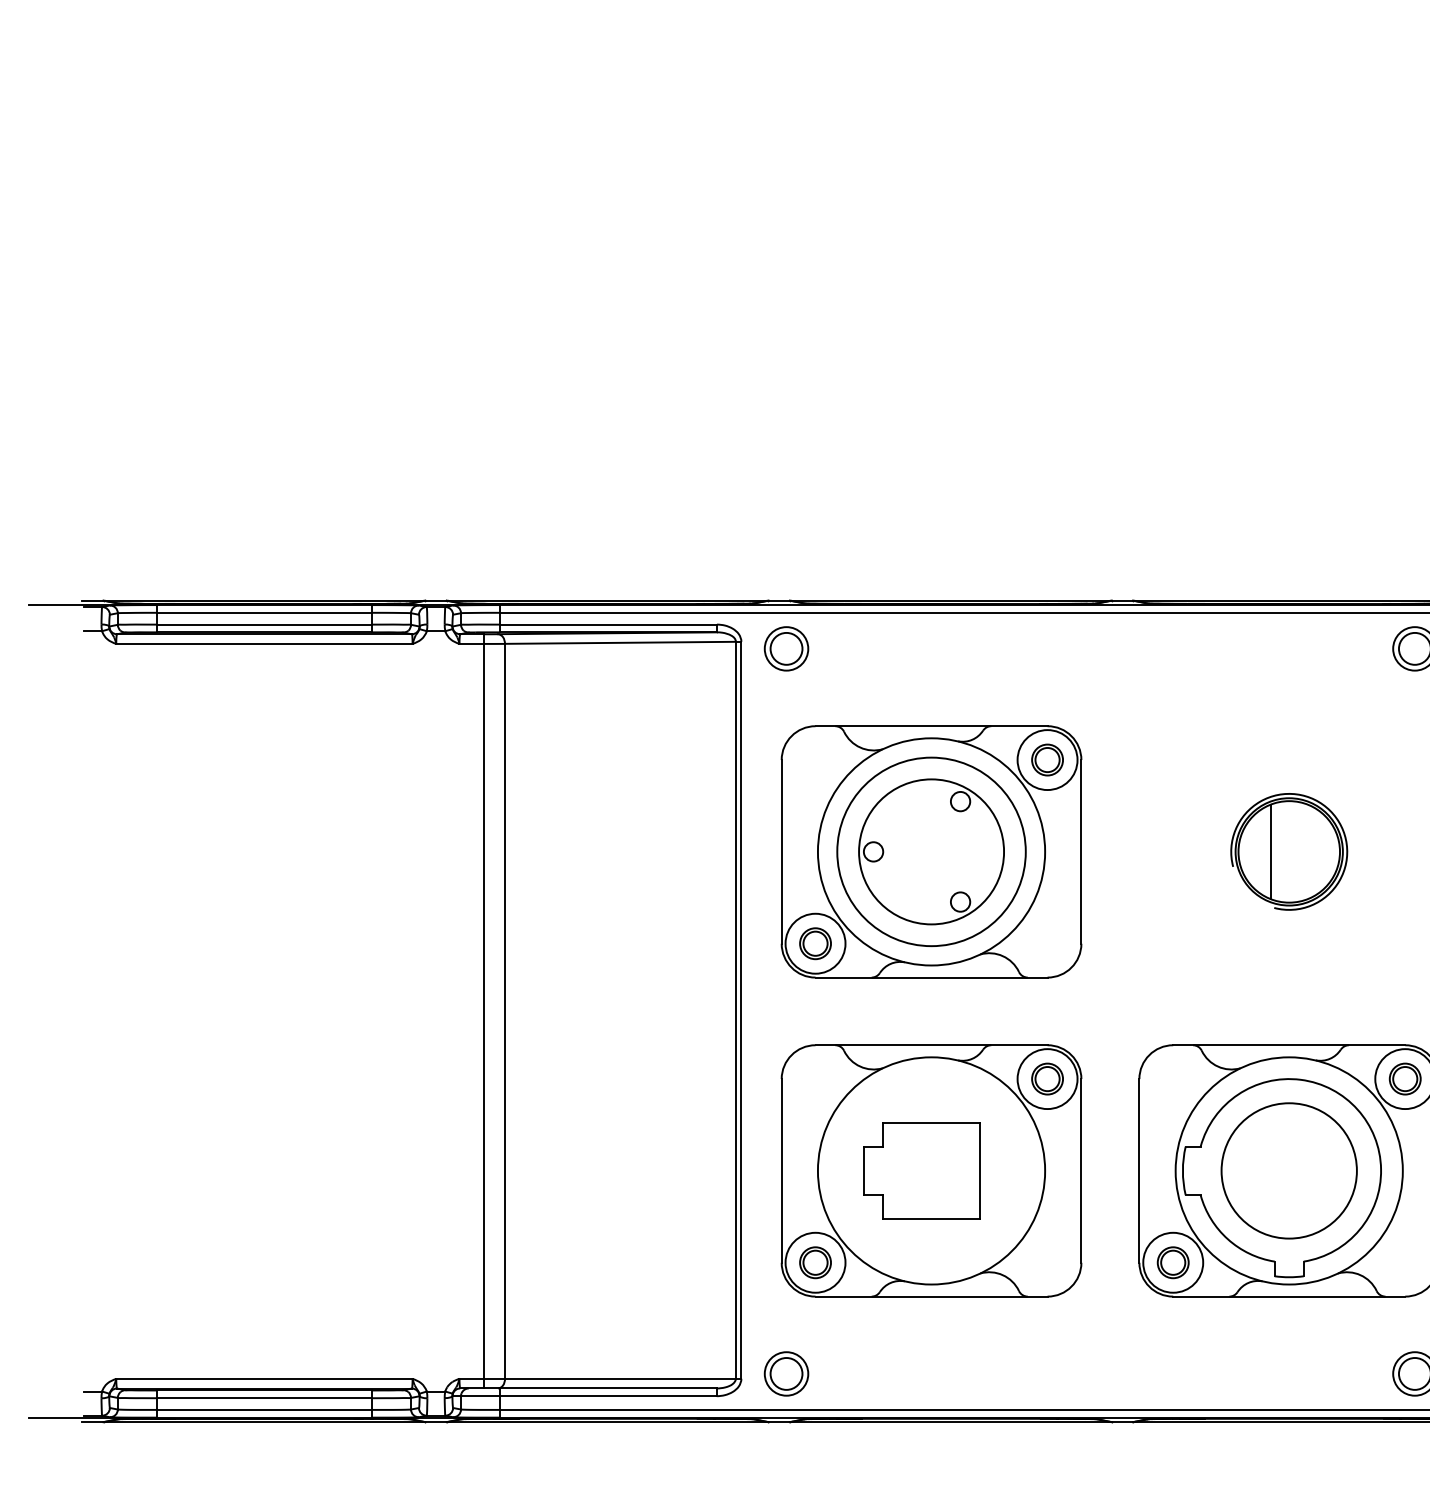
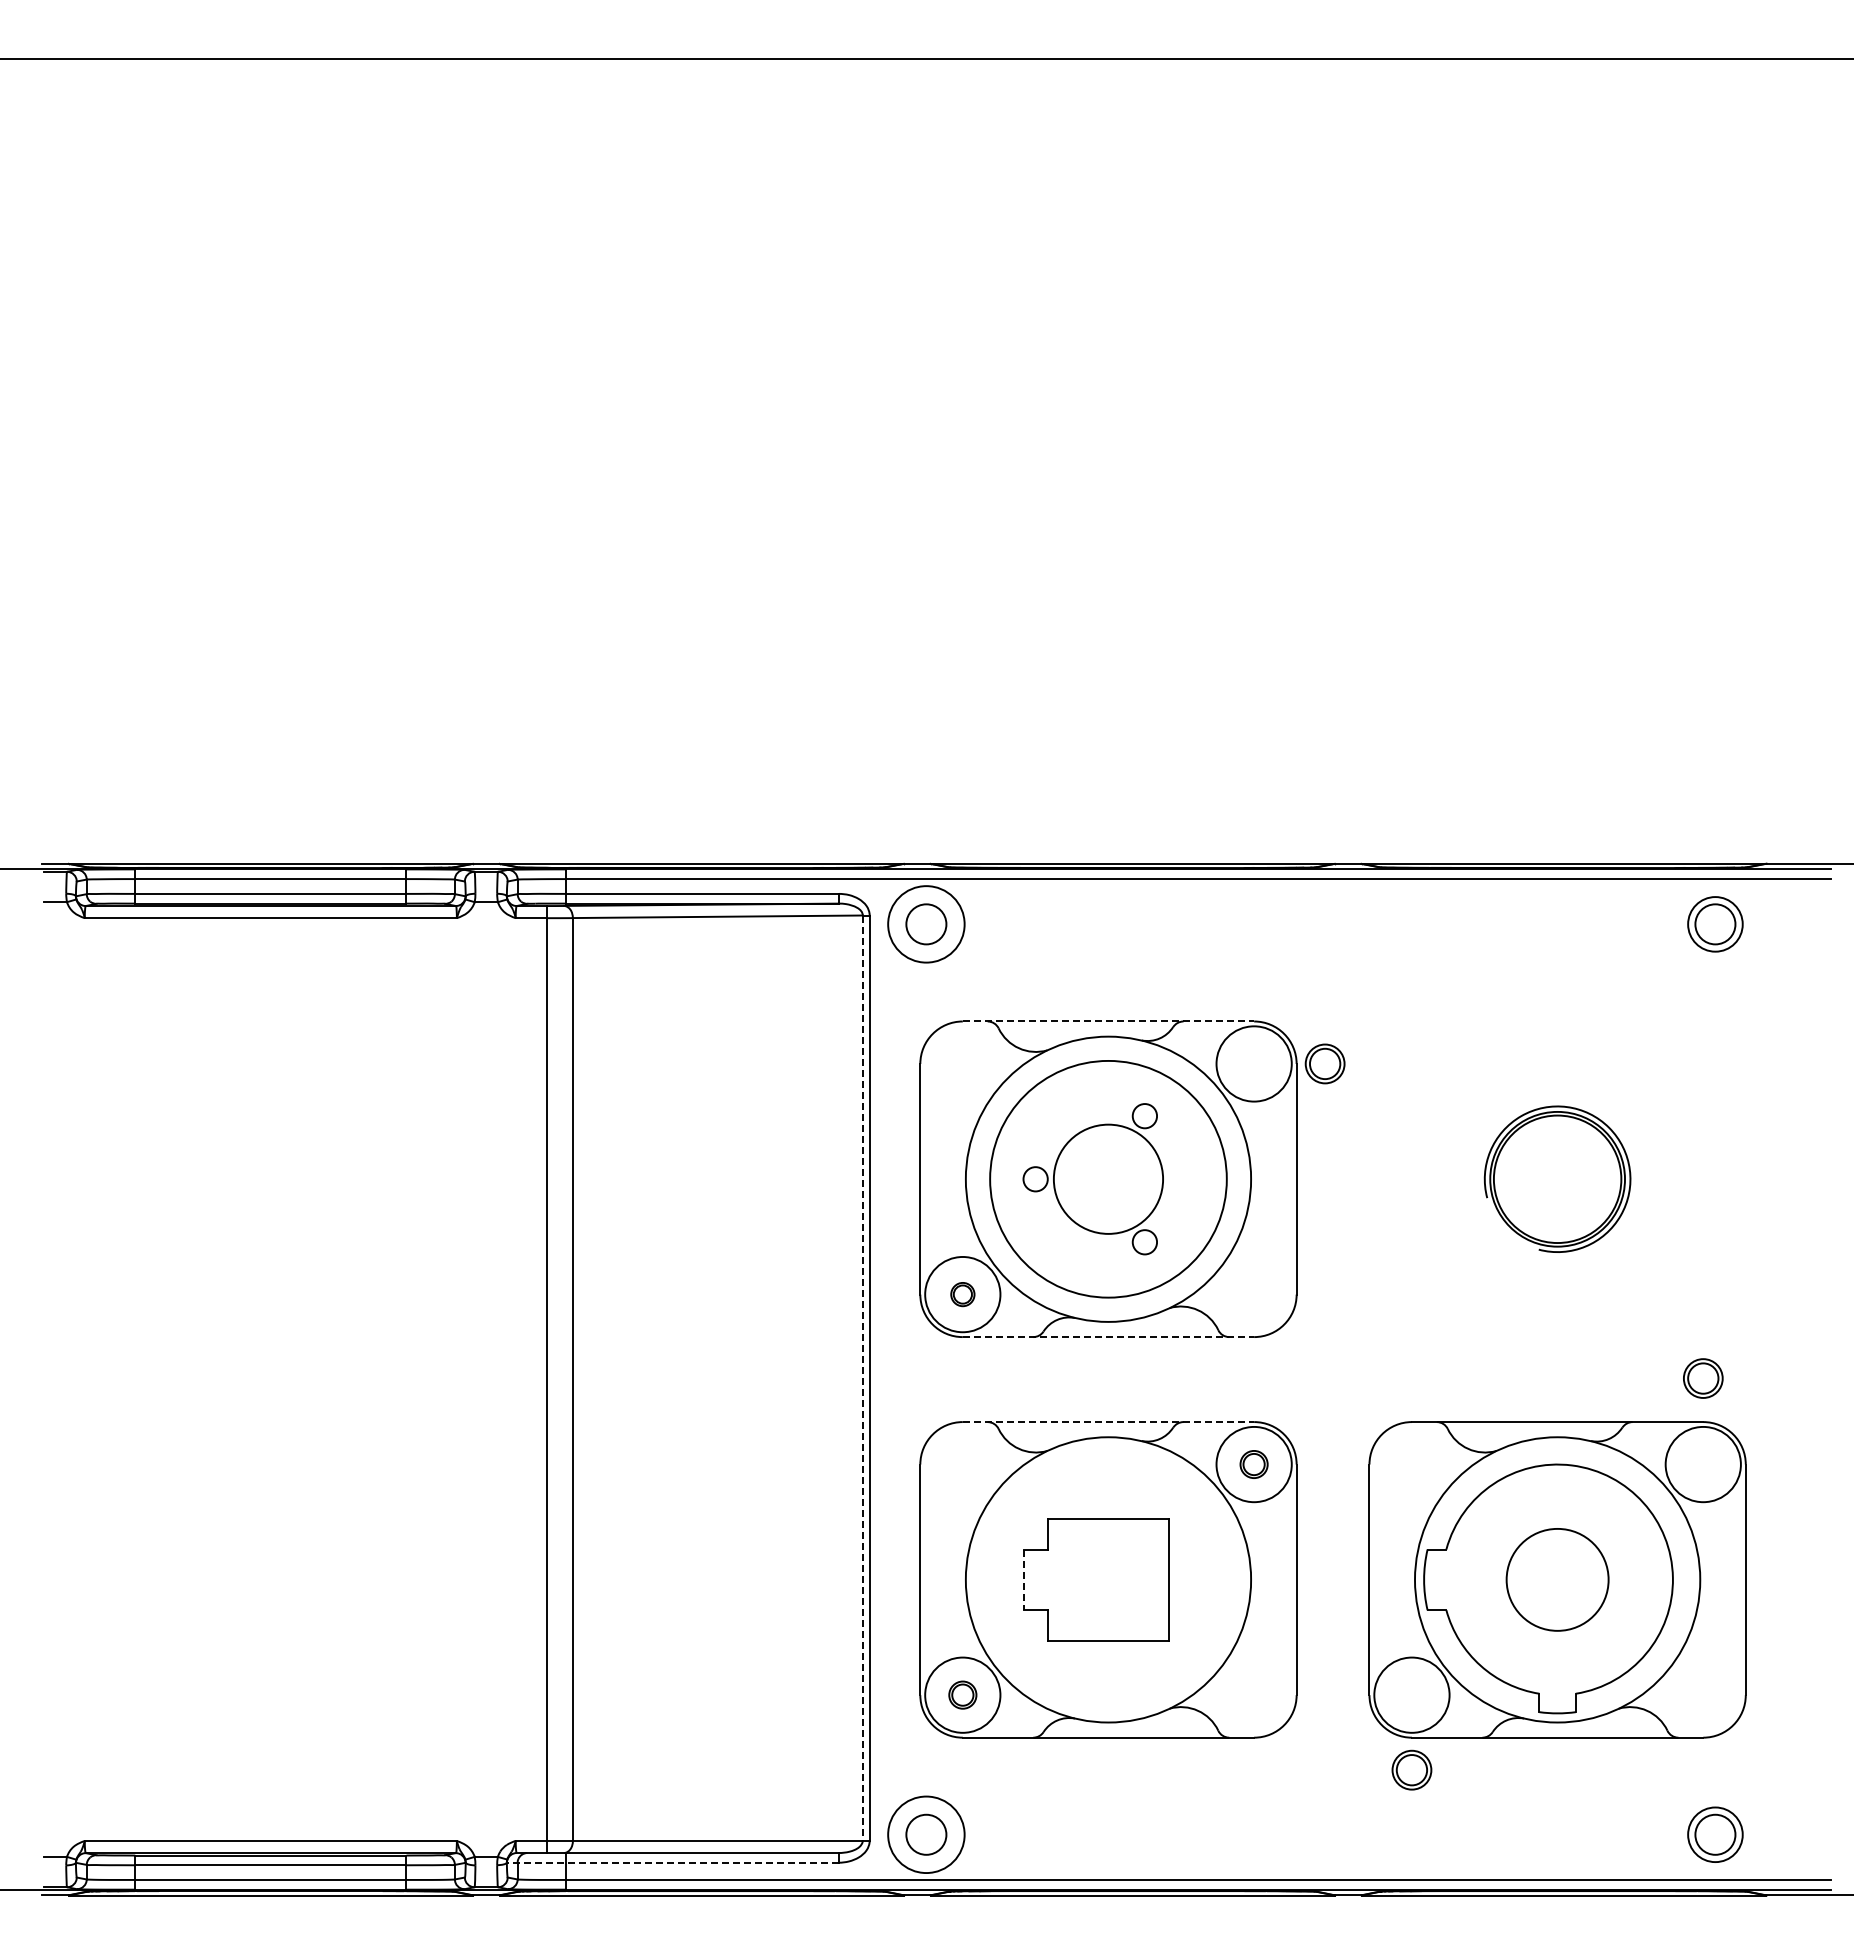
circle: (786, 648) -> (926, 924), size x1.4
line: (931, 726) -> (1108, 1021), solid -> dashed
part: (1047, 759) -> (1324, 1063), moved
line: (1270, 851) -> (1534, 1178), removed
circle: (931, 852) -> (1108, 1179), size x0.6
part: (815, 943) -> (962, 1294), size x0.6
line: (931, 977) -> (1108, 1337), solid -> dashed
line: (735, 1010) -> (862, 1378), solid -> dashed
line: (931, 1045) -> (1108, 1422), solid -> dashed
part: (1047, 1079) -> (1253, 1464), size x0.7
part: (1405, 1079) -> (1703, 1378), moved
circle: (1289, 1170) -> (1557, 1579), size x0.6
line: (863, 1171) -> (1023, 1580), solid -> dashed
part: (815, 1262) -> (962, 1694), size x0.7
part: (1172, 1262) -> (1411, 1769), moved
circle: (786, 1373) -> (926, 1834), size x1.4
line: (584, 1396) -> (672, 1862), solid -> dashed

